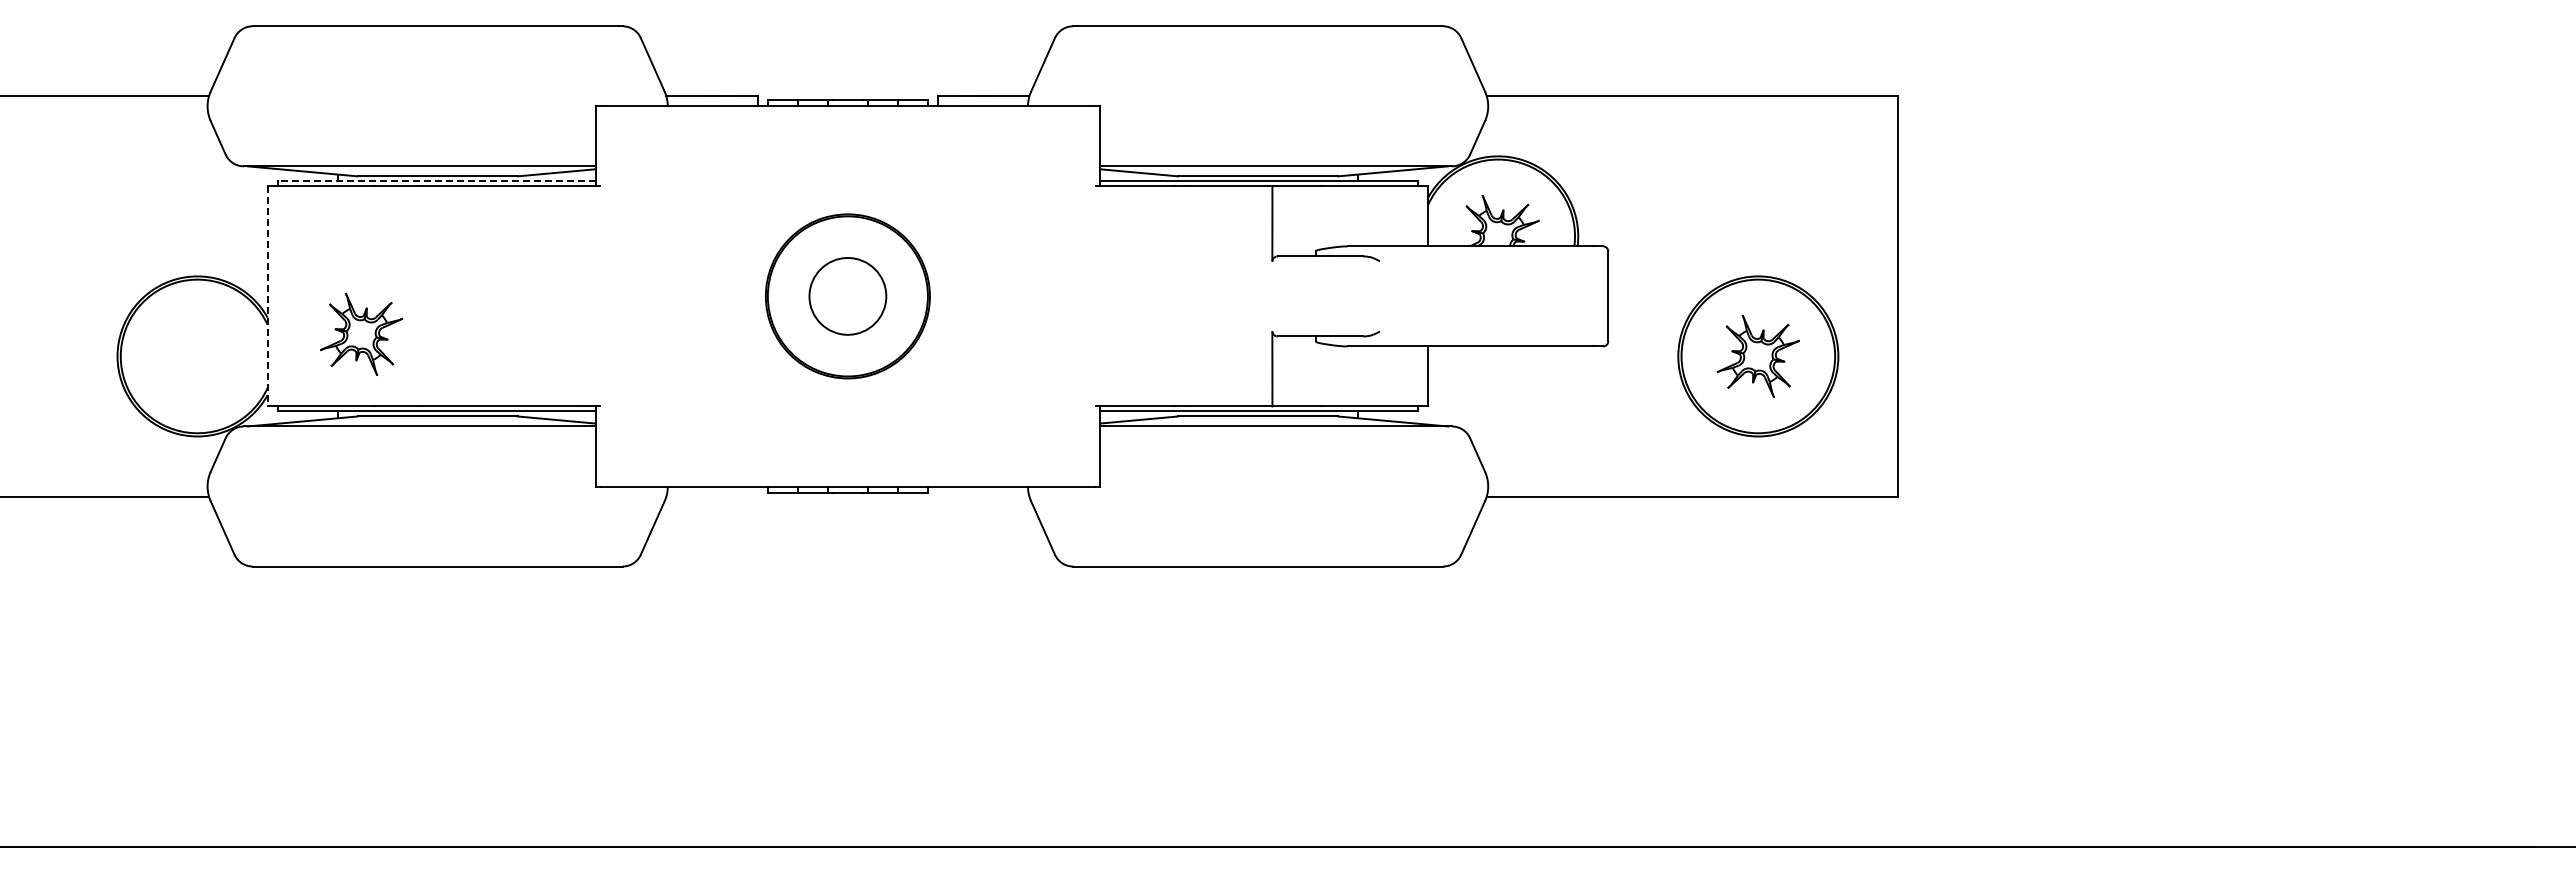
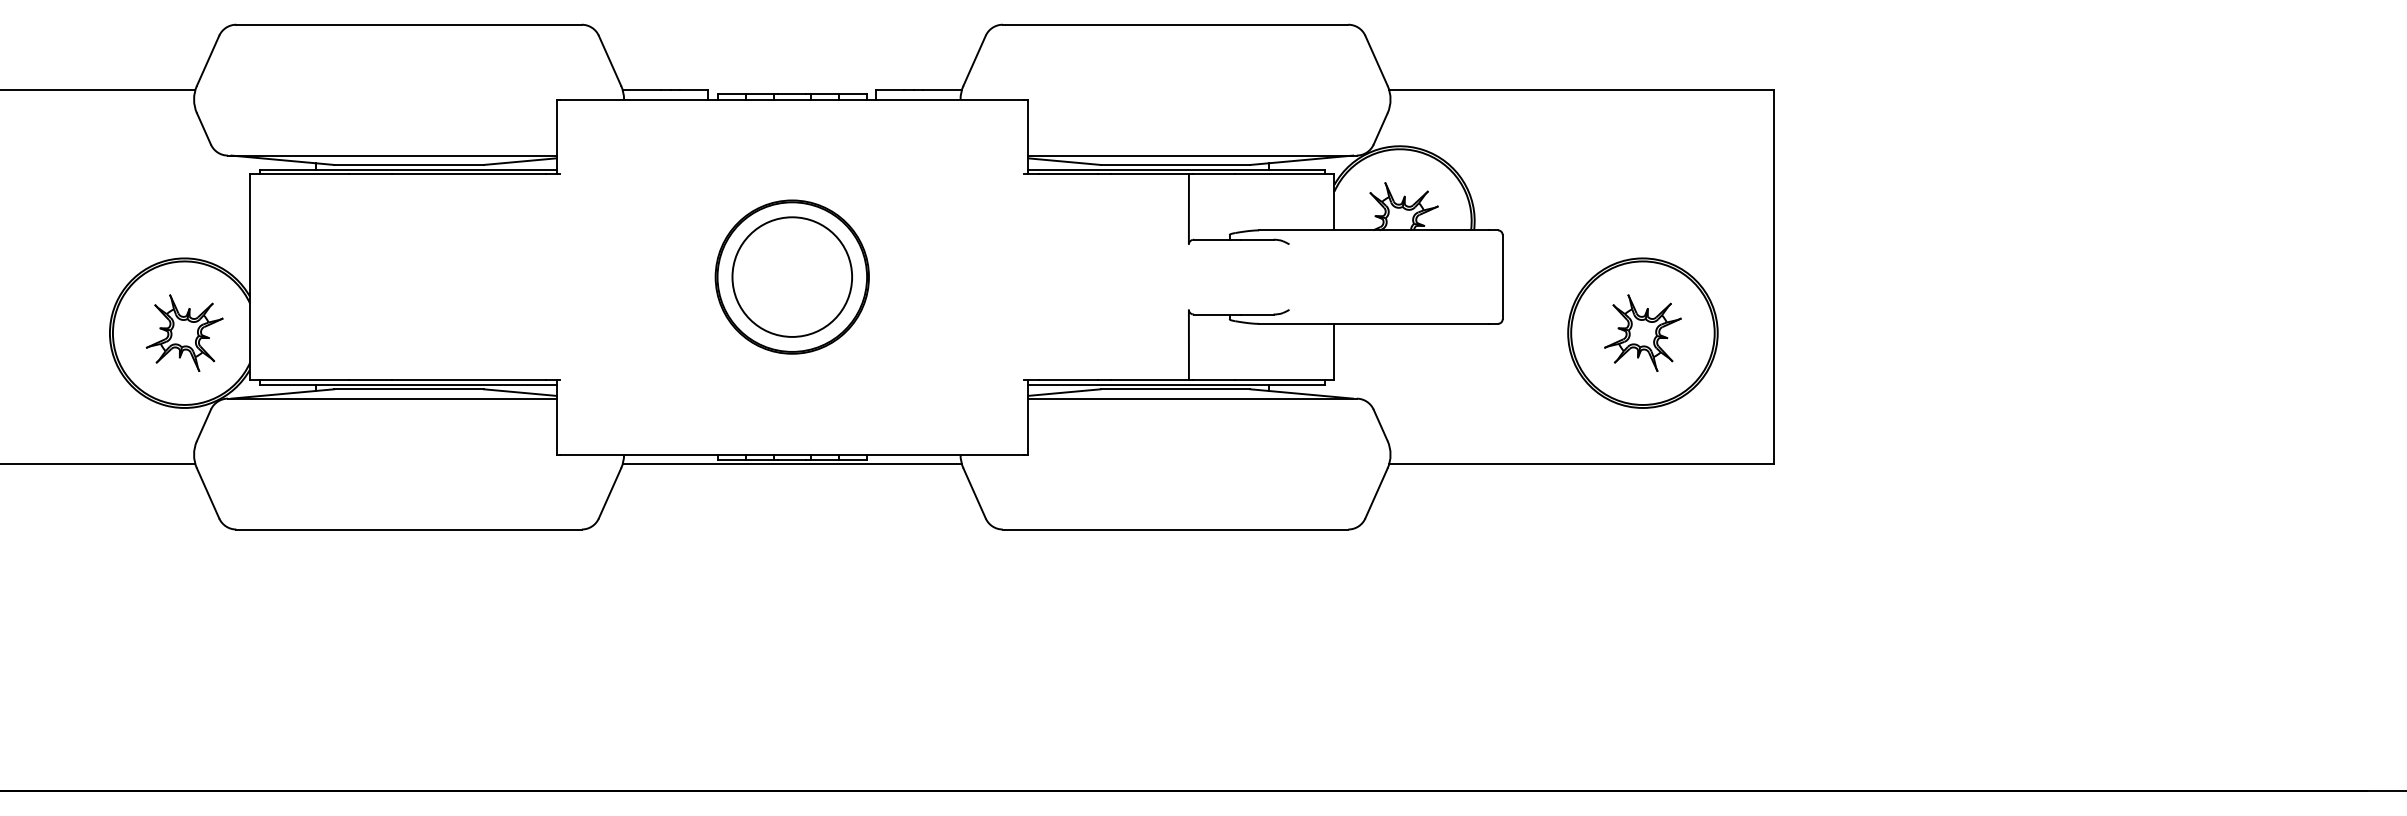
line: (436, 181) -> (407, 169), dashed -> solid
line: (267, 296) -> (250, 277), dashed -> solid
circle: (847, 296) -> (791, 277), size x1.67
part: (361, 333) -> (184, 332), moved
line: (847, 496) -> (791, 464), added

